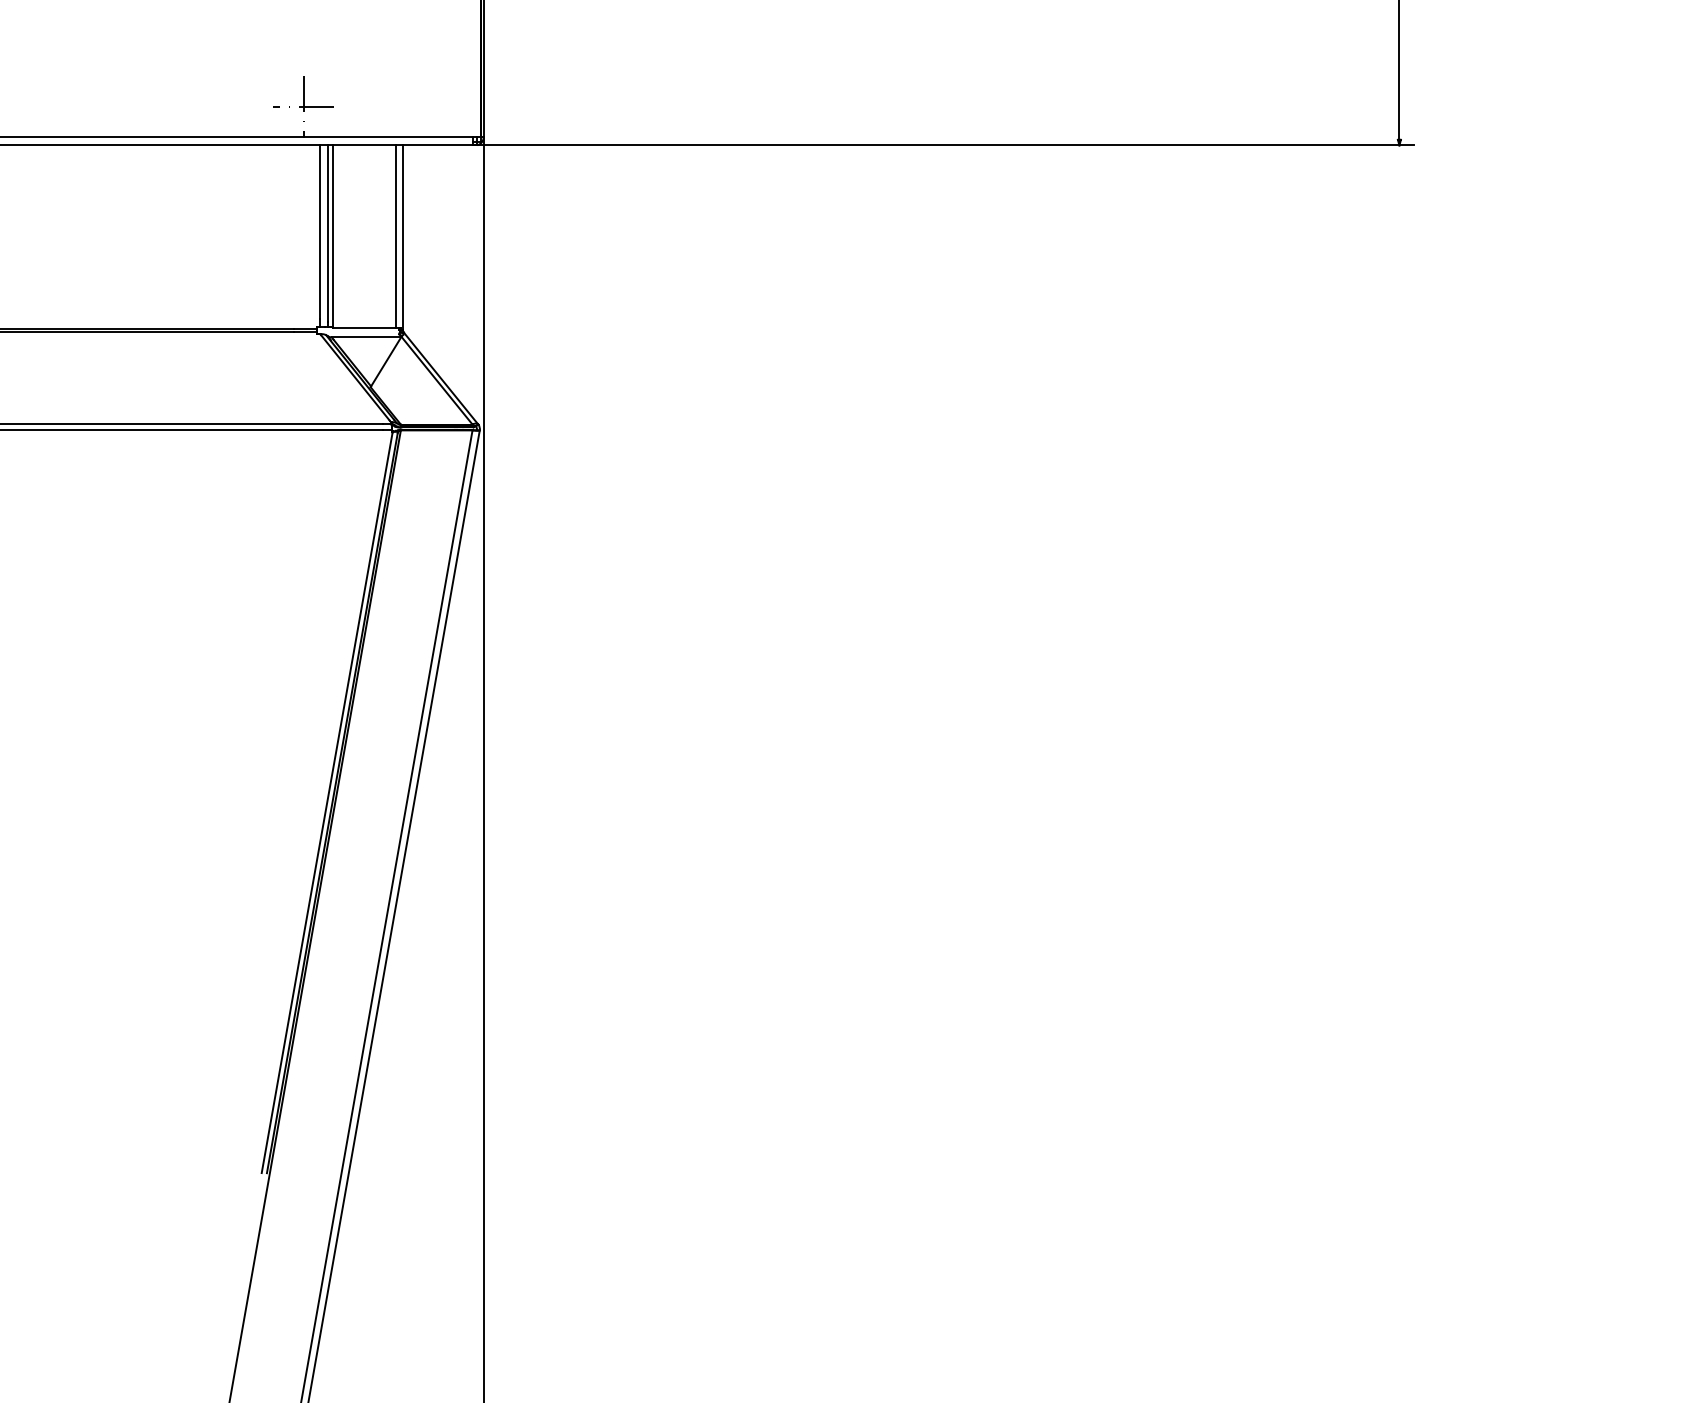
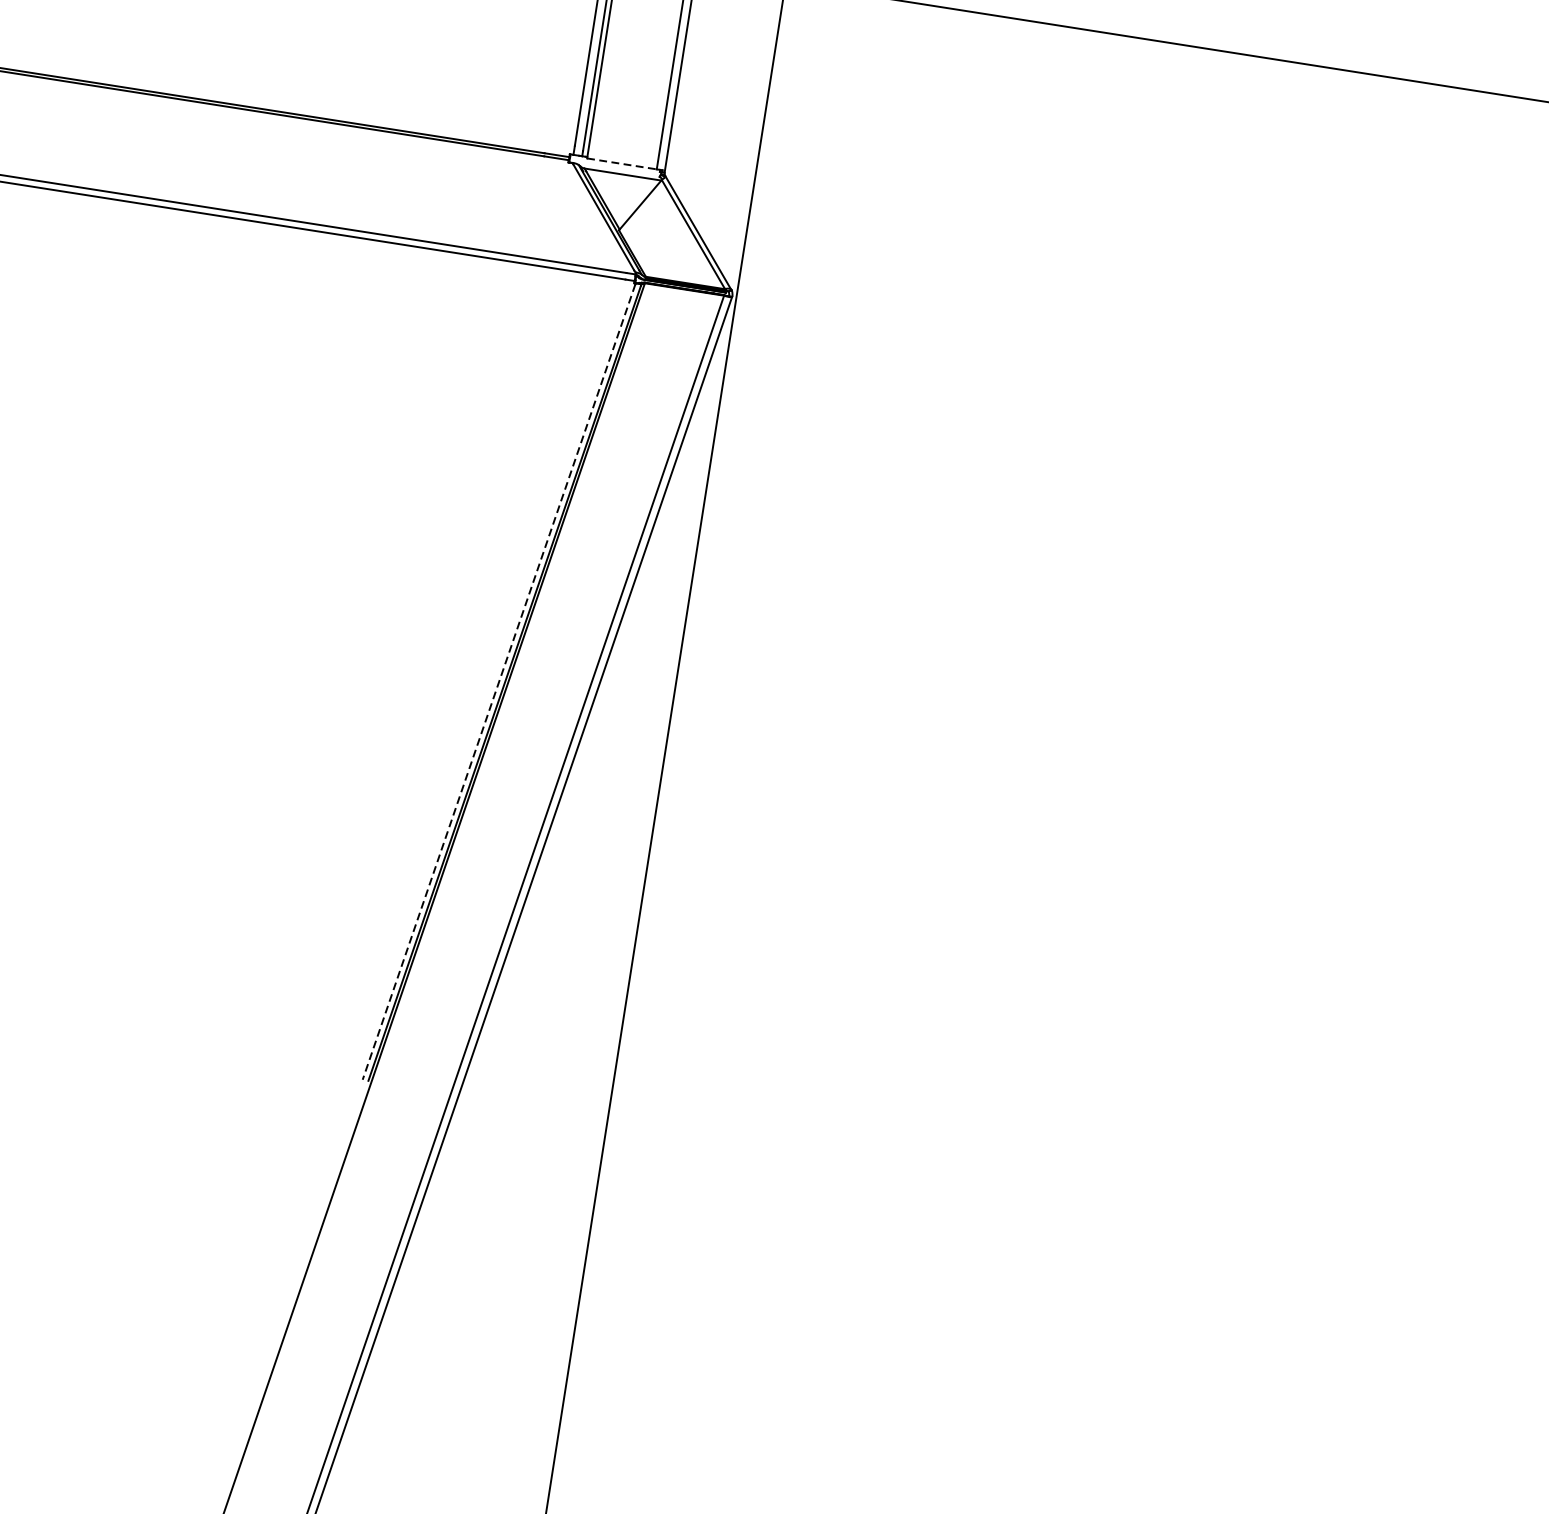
line: (364, 328) -> (622, 164), solid -> dashed
line: (327, 802) -> (499, 681), solid -> dashed

